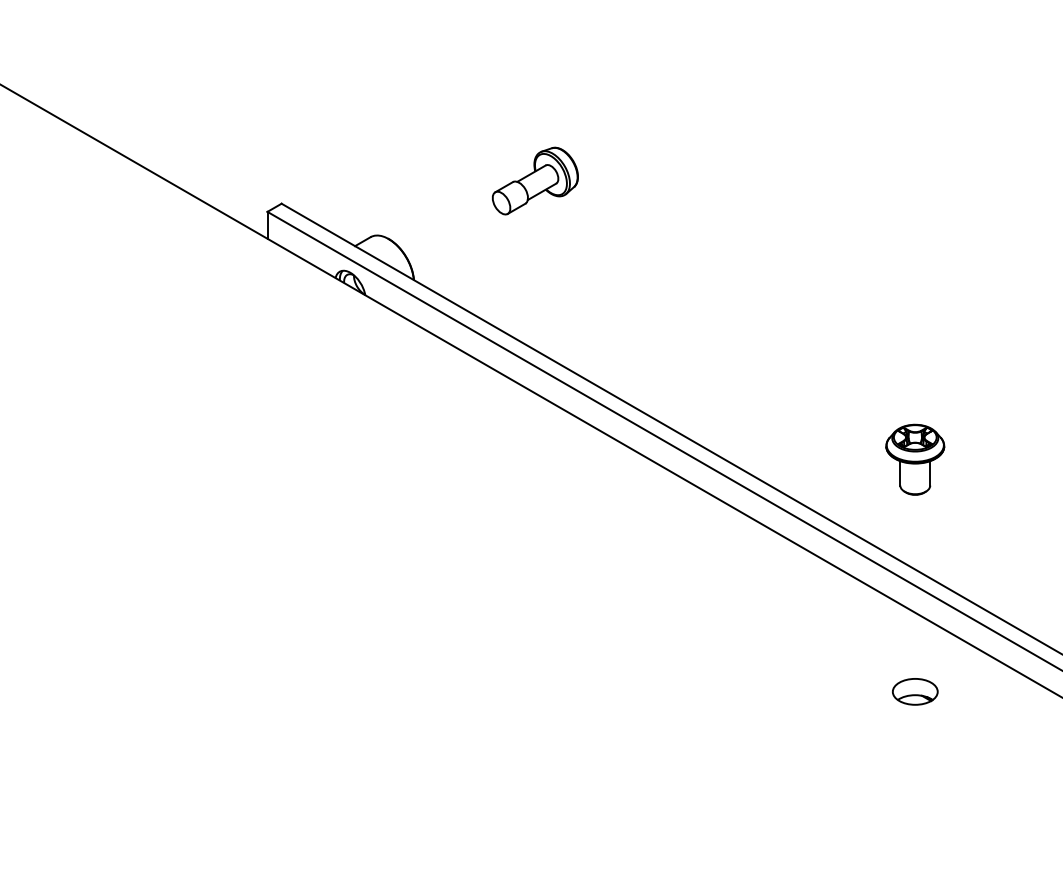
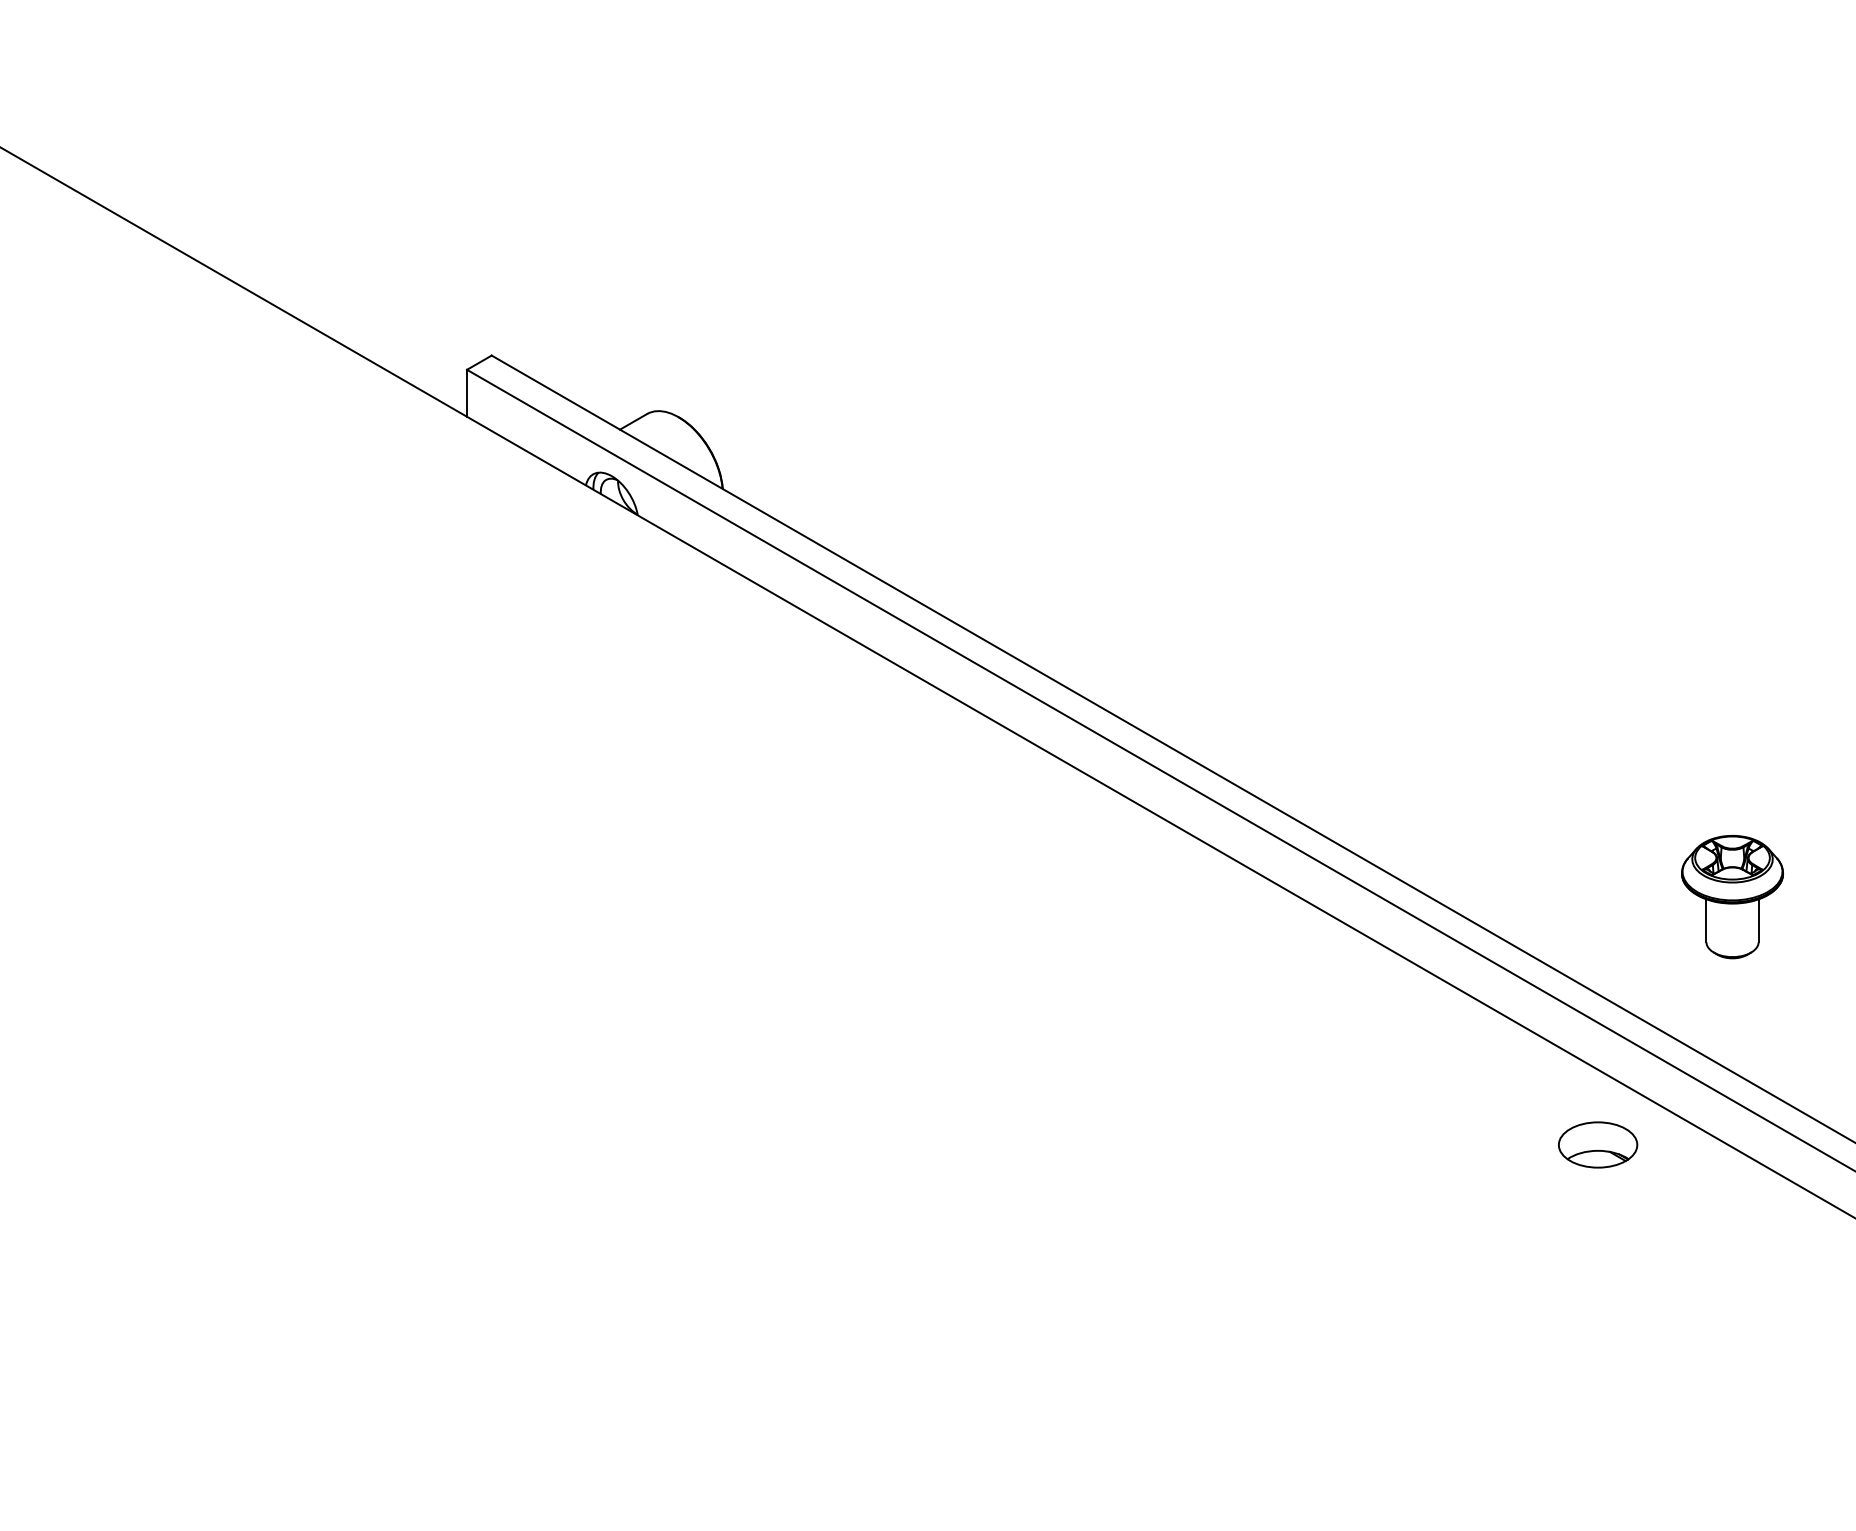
part: (535, 180) -> (934, 315), removed
part: (915, 459) -> (1732, 896), moved
part: (915, 691) -> (1598, 1144), moved

